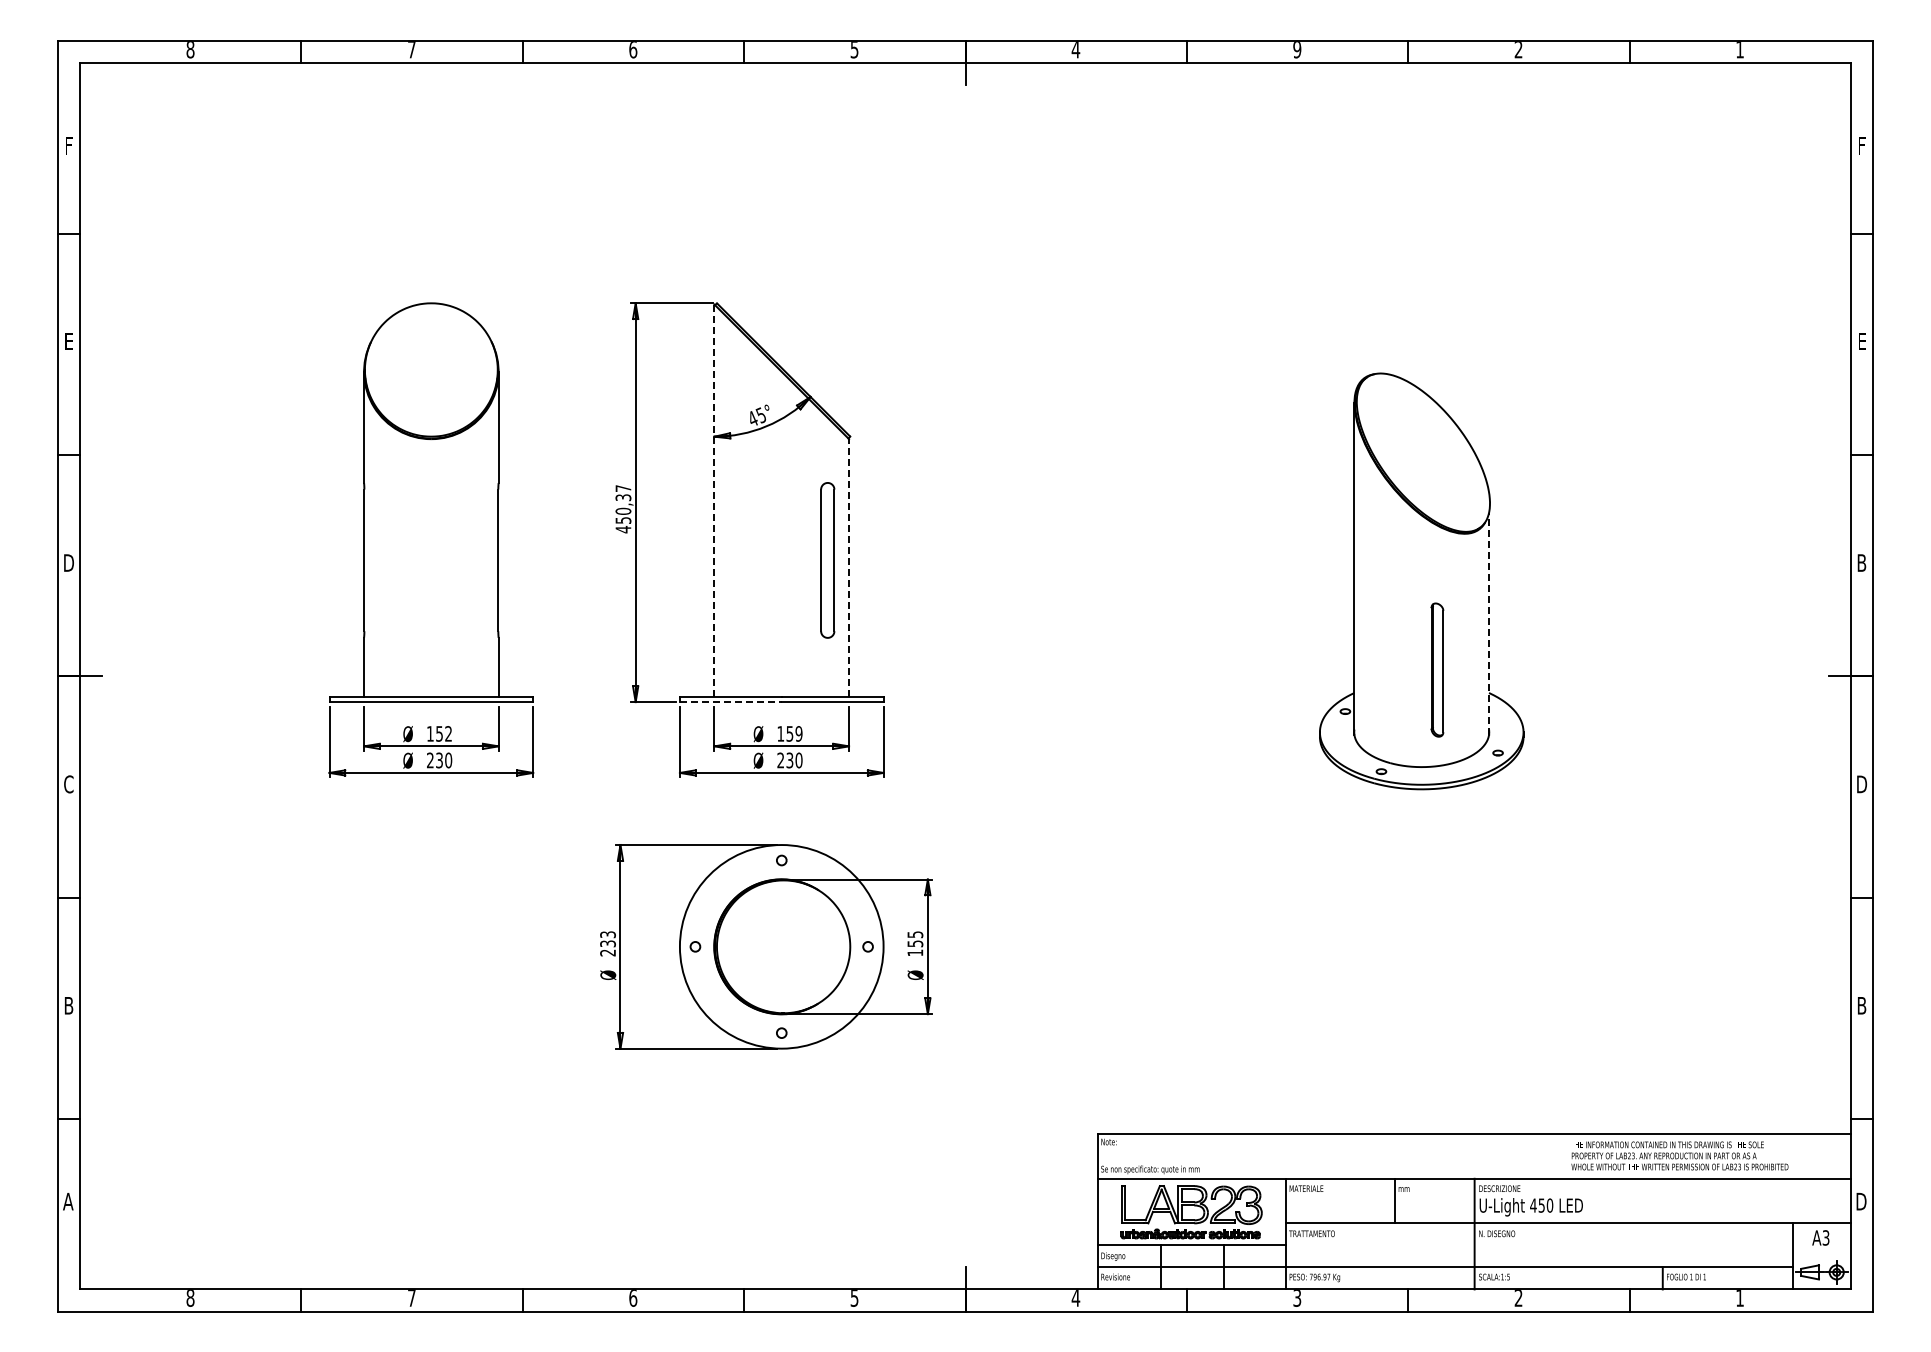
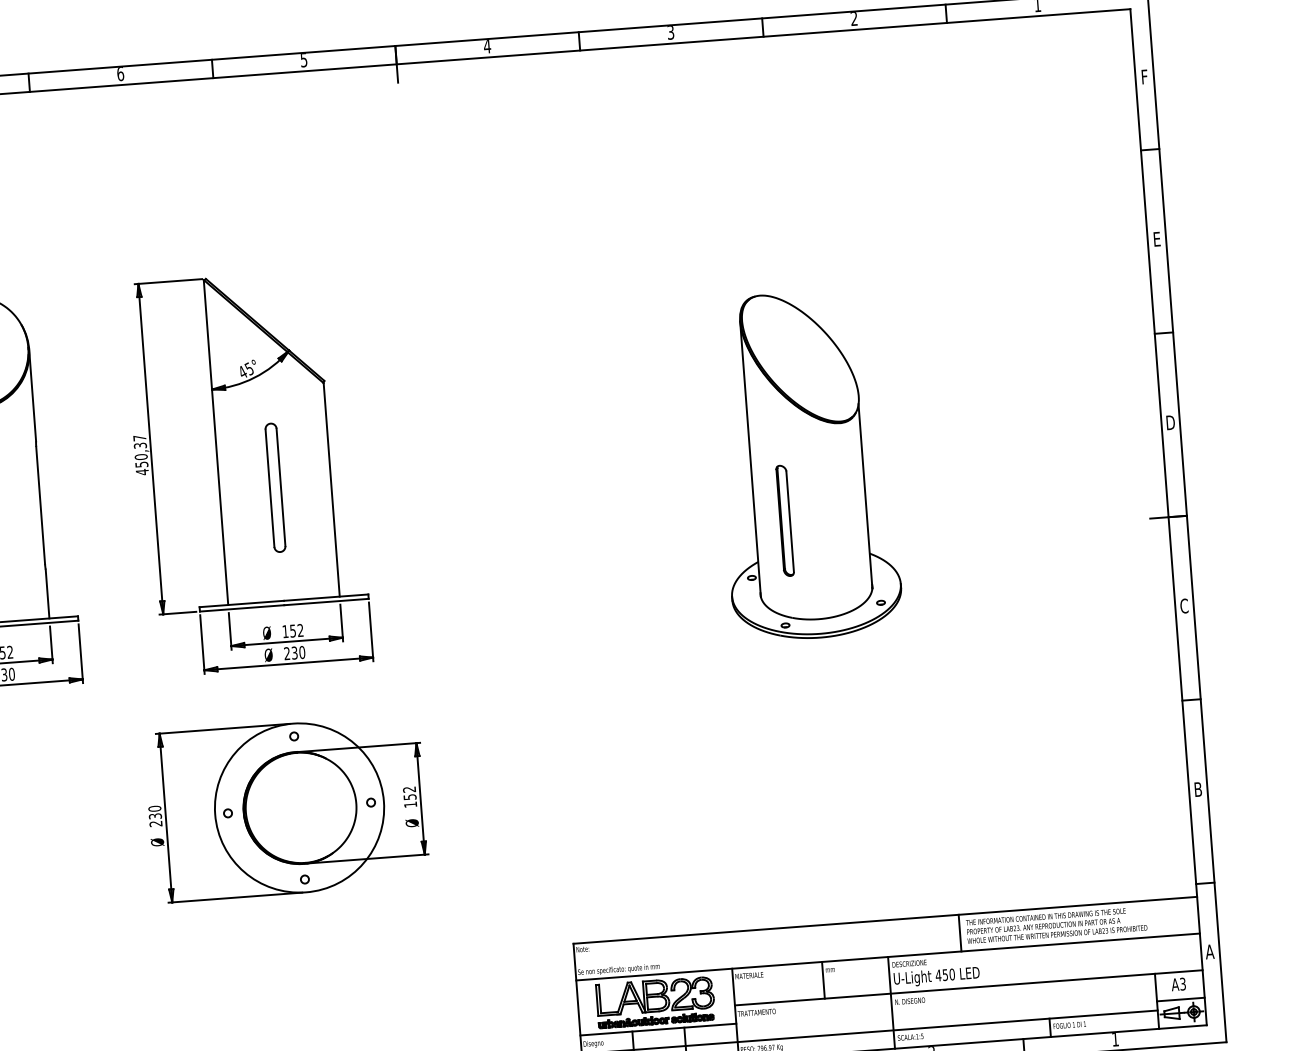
text: (1297, 50) -> (671, 33), 9 -> 3
line: (714, 501) -> (216, 443), dashed -> solid
part: (827, 560) -> (275, 487), moved
text: (1861, 562) -> (1170, 422), B -> D
line: (849, 567) -> (332, 489), dashed -> solid
line: (1489, 623) -> (865, 496), dashed -> solid
part: (1437, 669) -> (785, 520), moved
line: (730, 702) -> (241, 608), dashed -> solid
text: (798, 733) -> (300, 630), 159 -> 152
text: (1862, 784) -> (1184, 606), D -> C
text: (607, 934) -> (154, 808), 233 -> 230
text: (915, 934) -> (409, 789), 155 -> 152
line: (1563, 1156) -> (960, 933), added
text: (1861, 1201) -> (1210, 951), D -> A
line: (1821, 1256) -> (1180, 999), added

